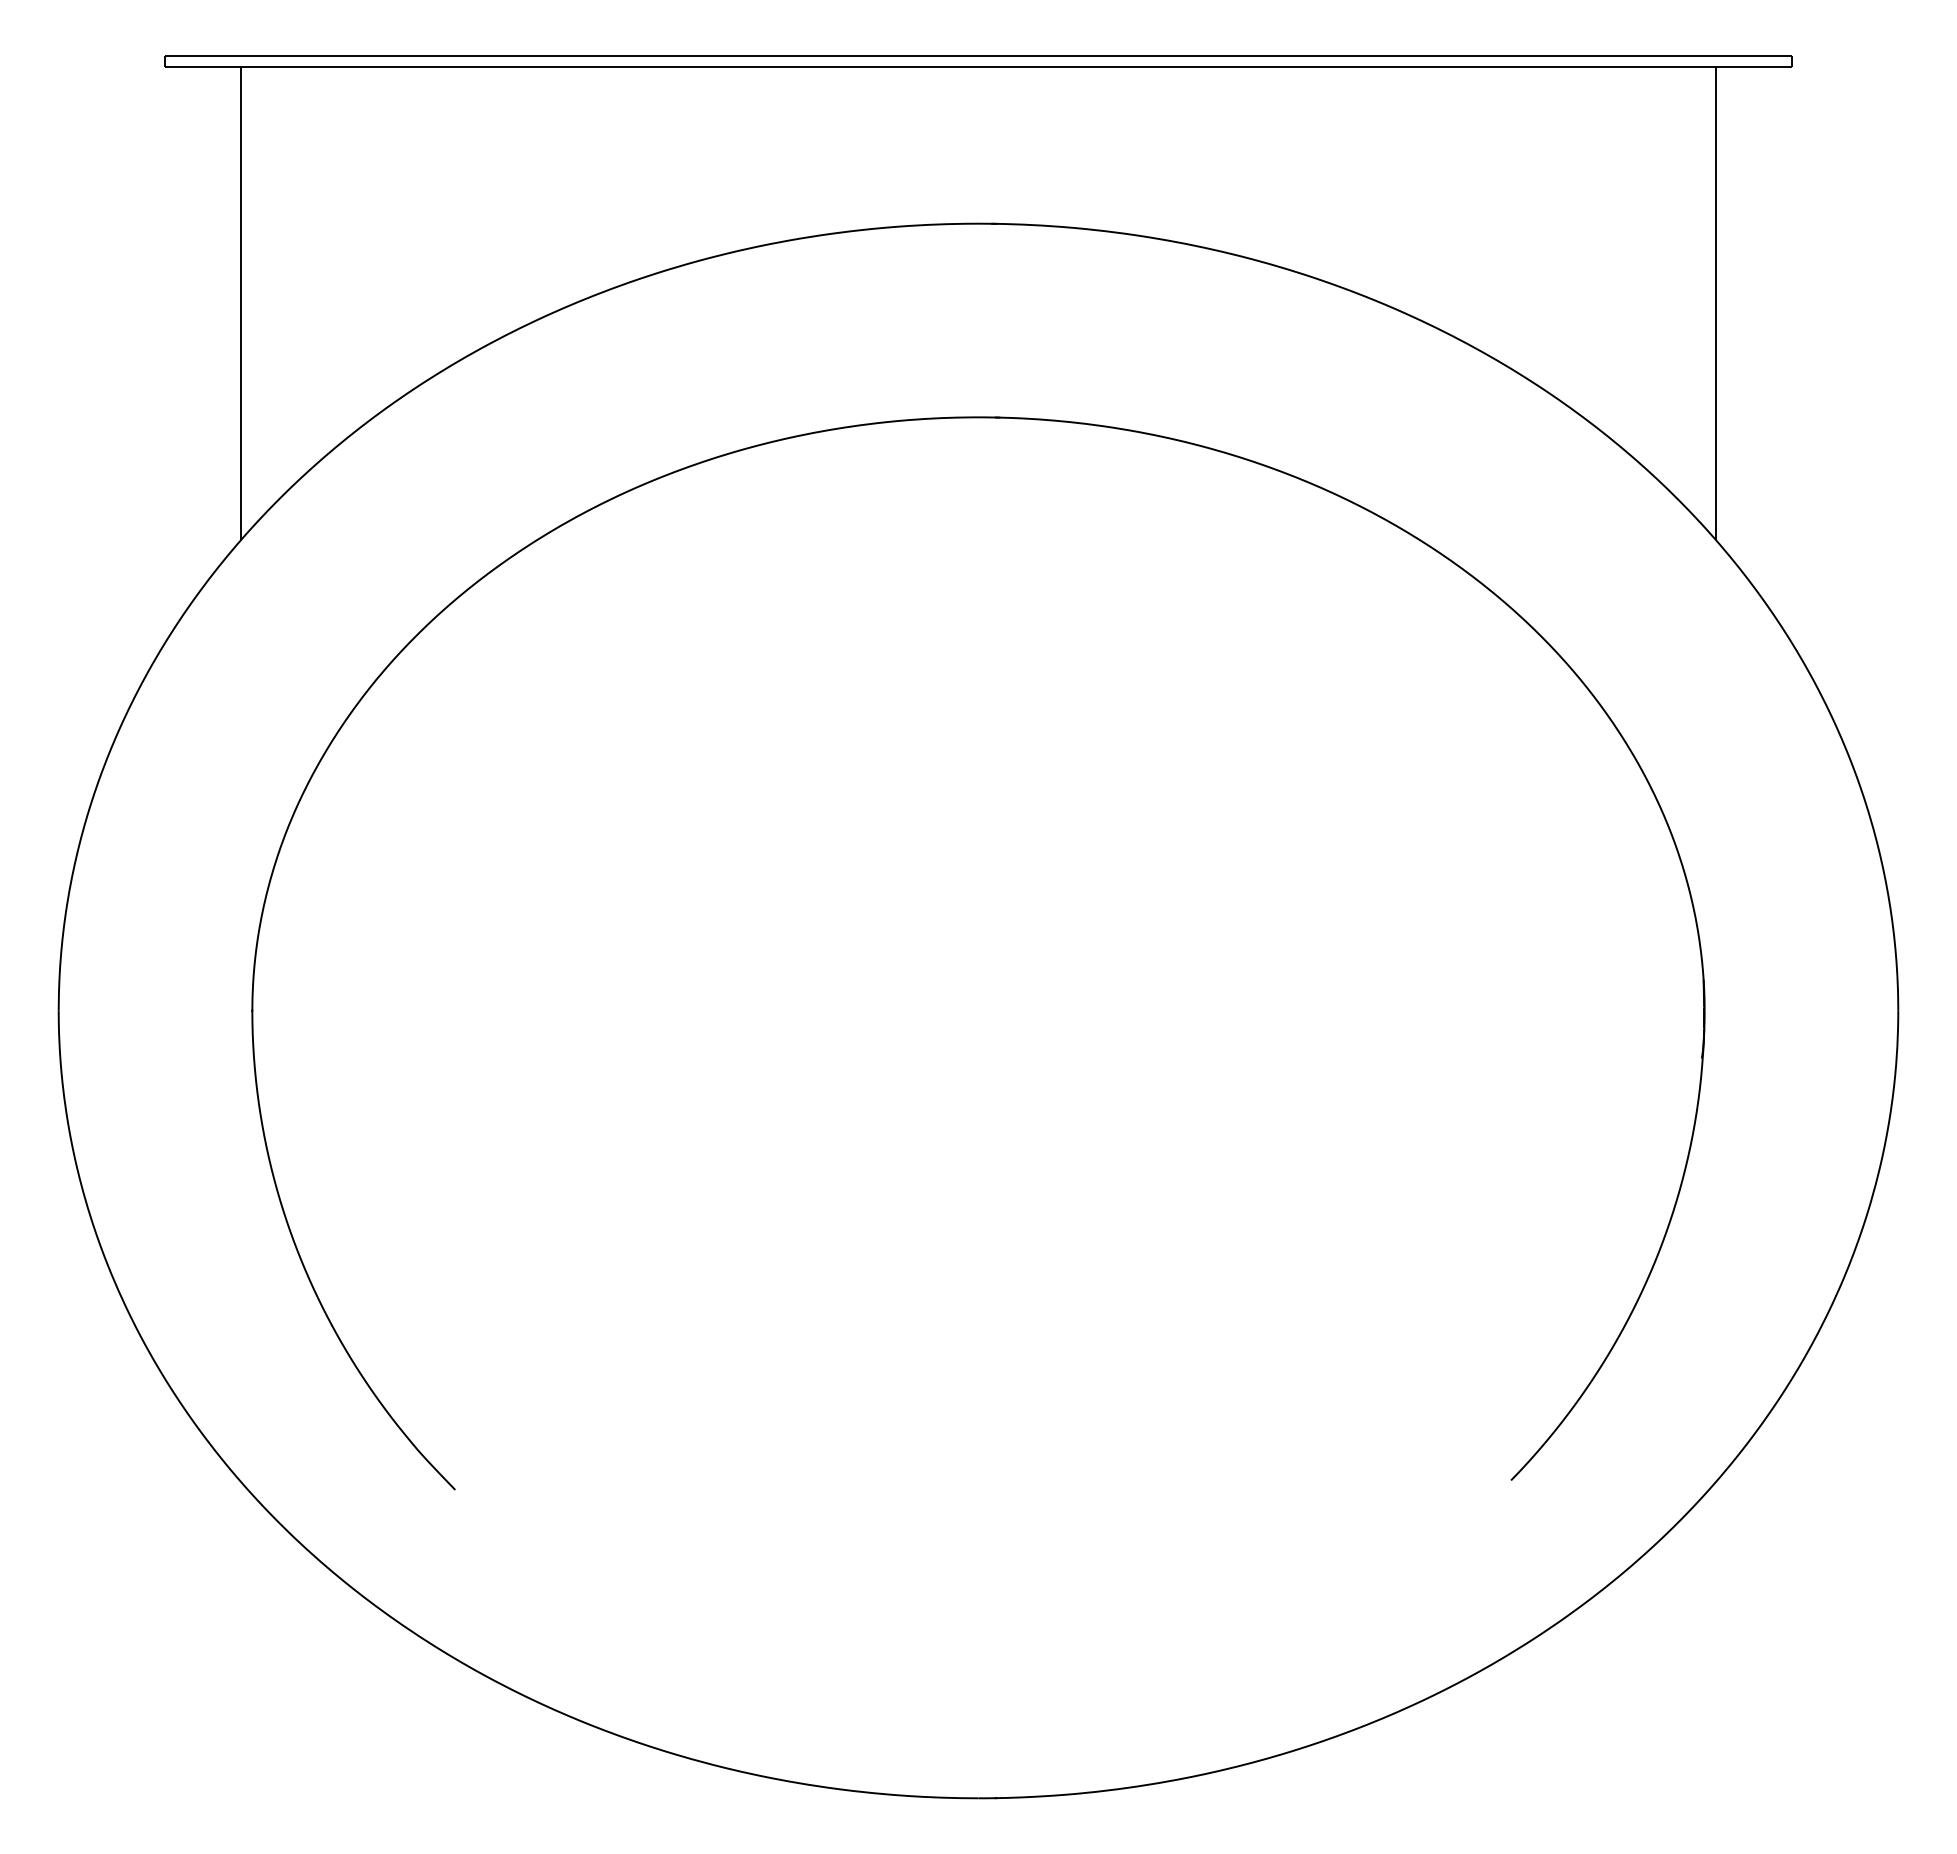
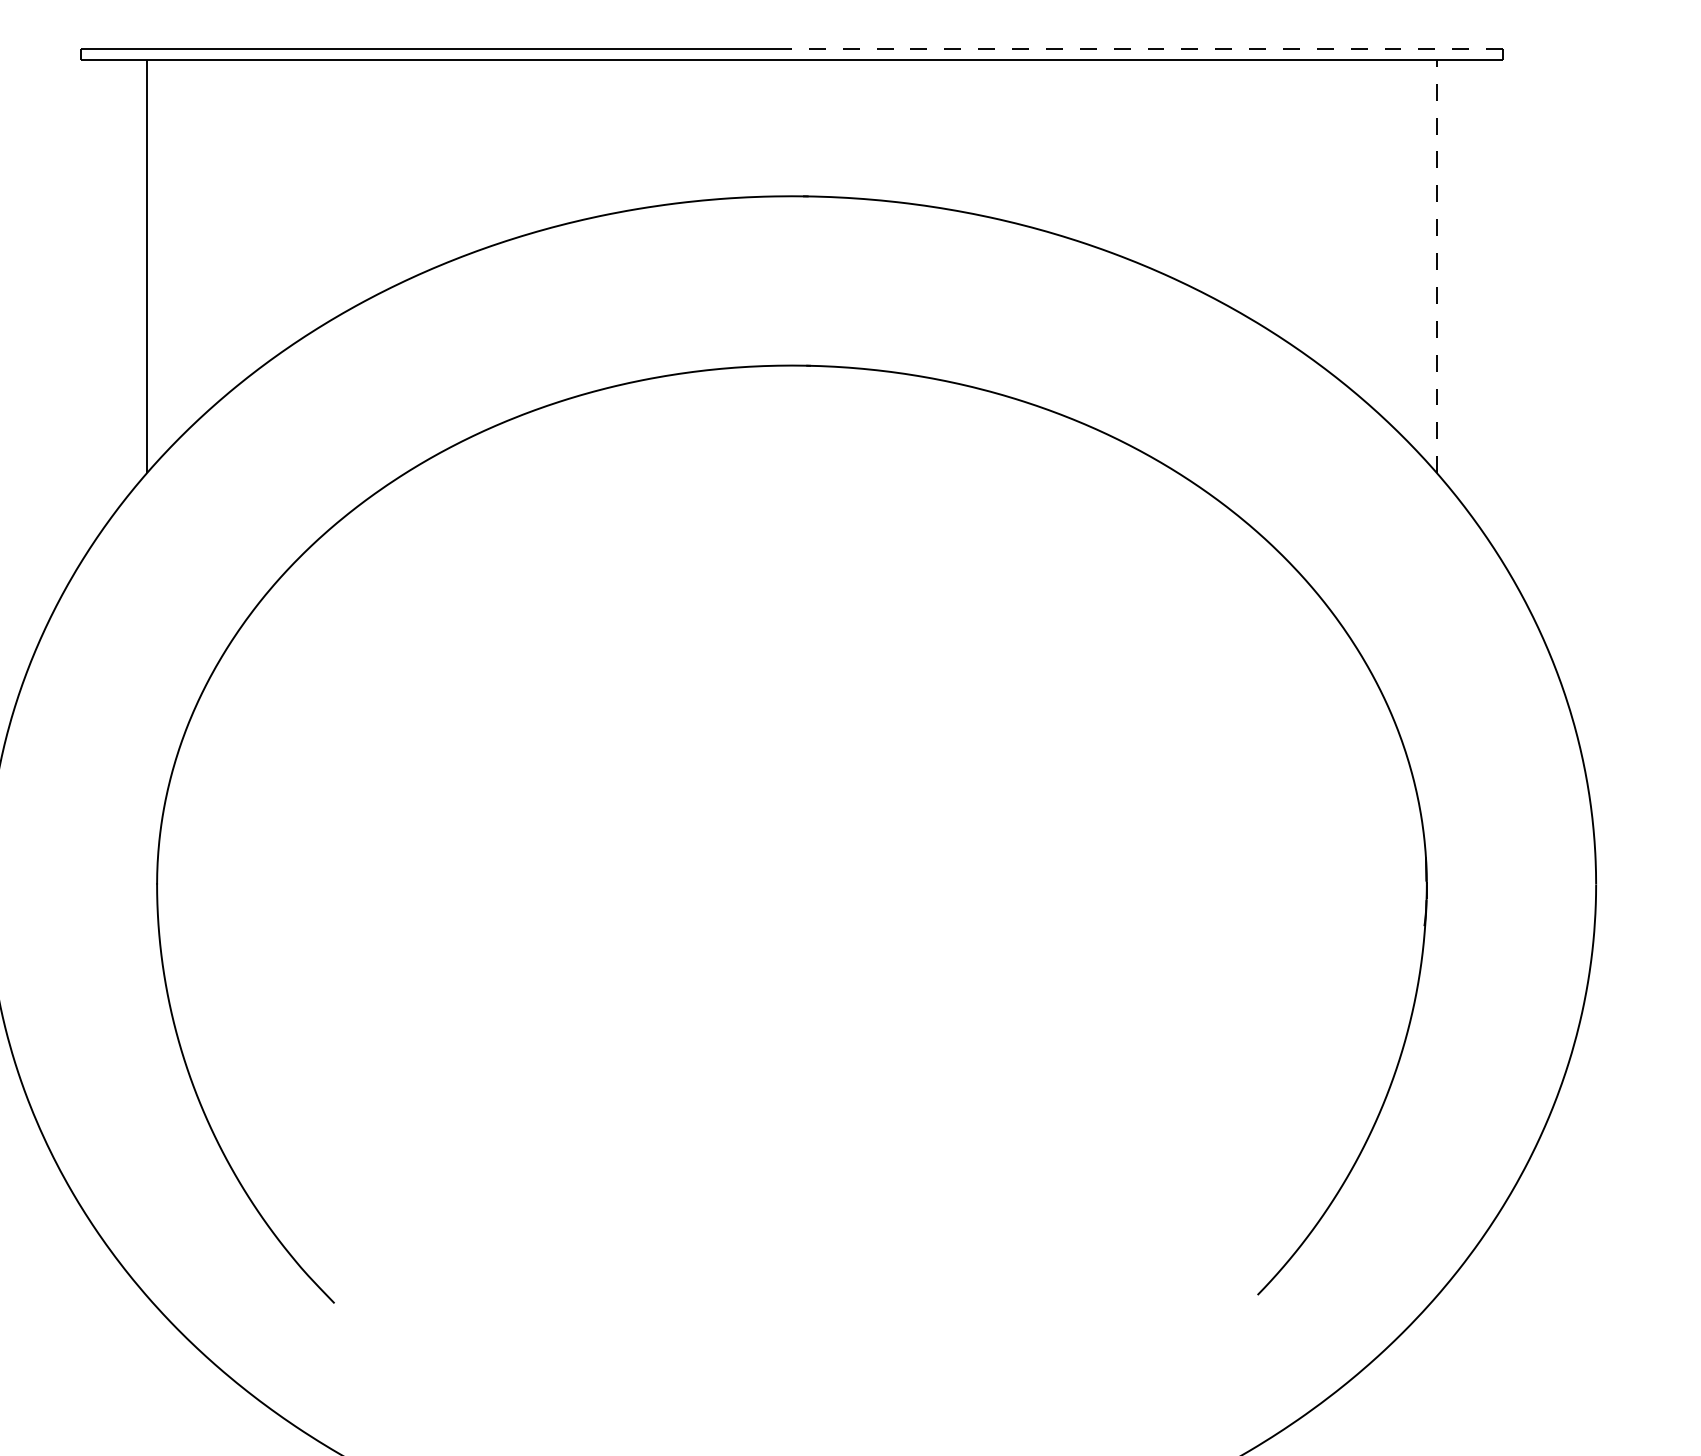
line: (1385, 55) -> (1147, 49), solid -> dashed
line: (1716, 303) -> (1437, 266), solid -> dashed

